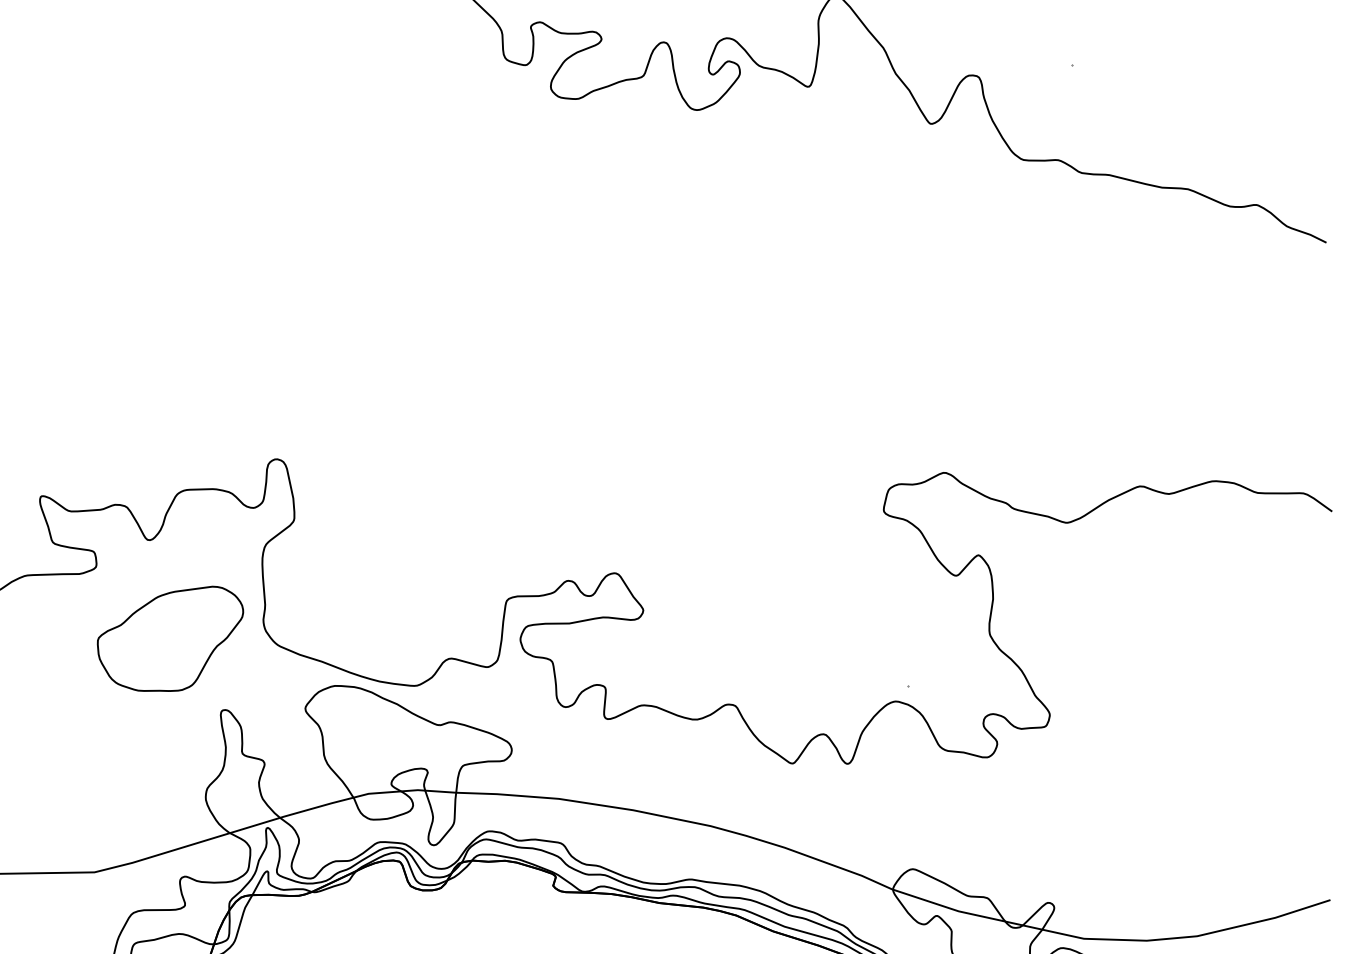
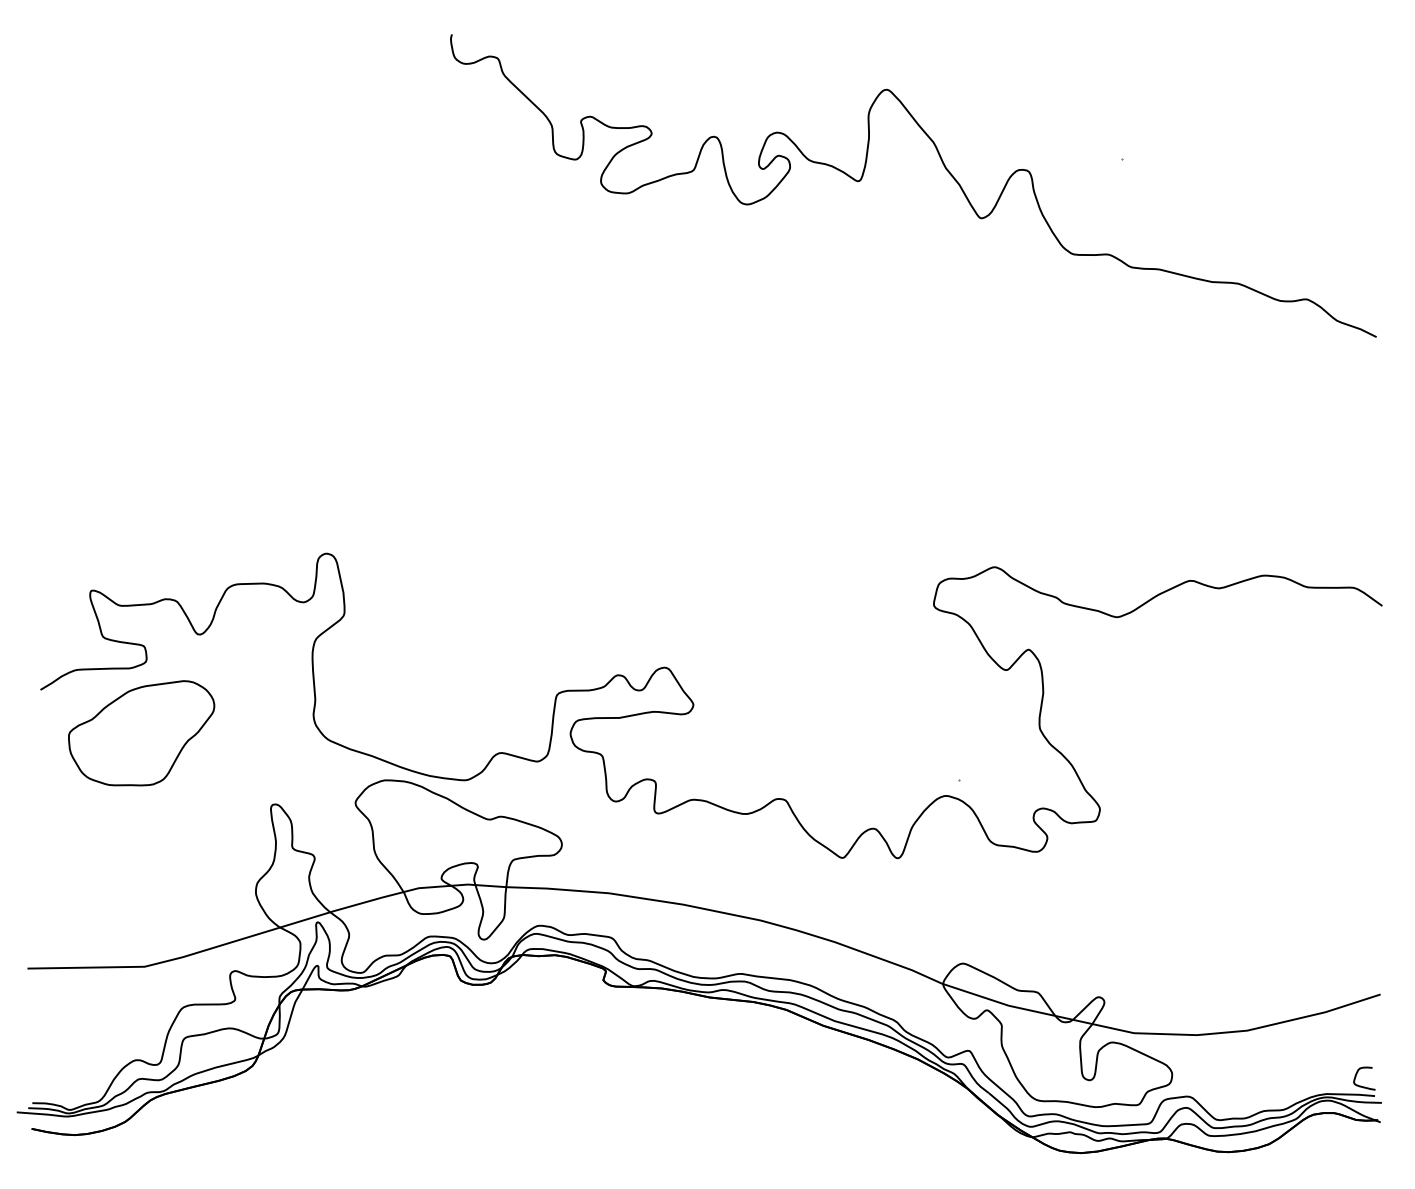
part: (170, 639) -> (141, 733), moved

